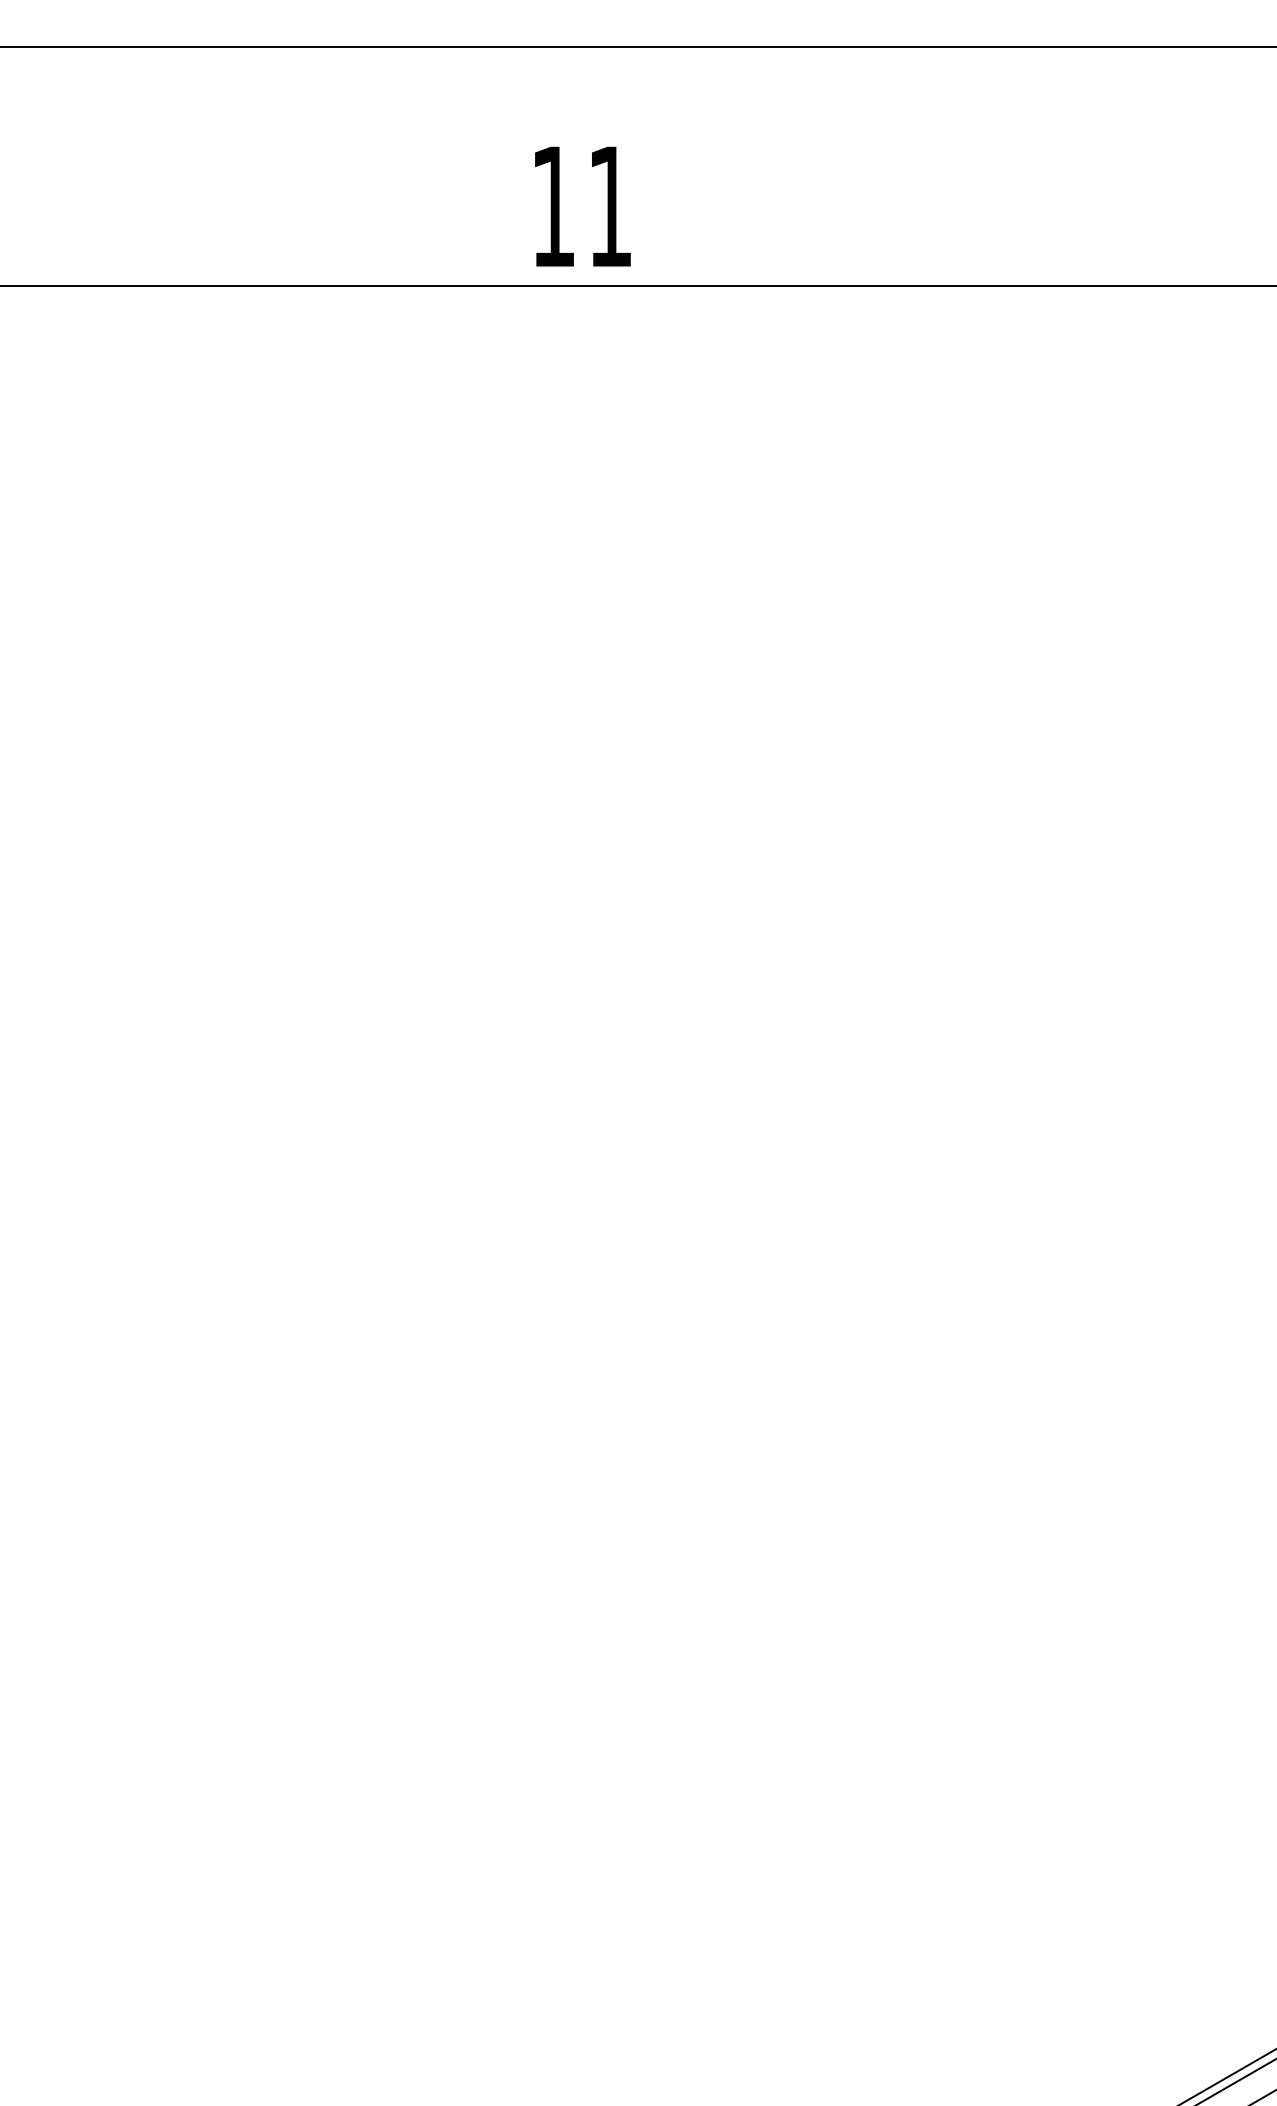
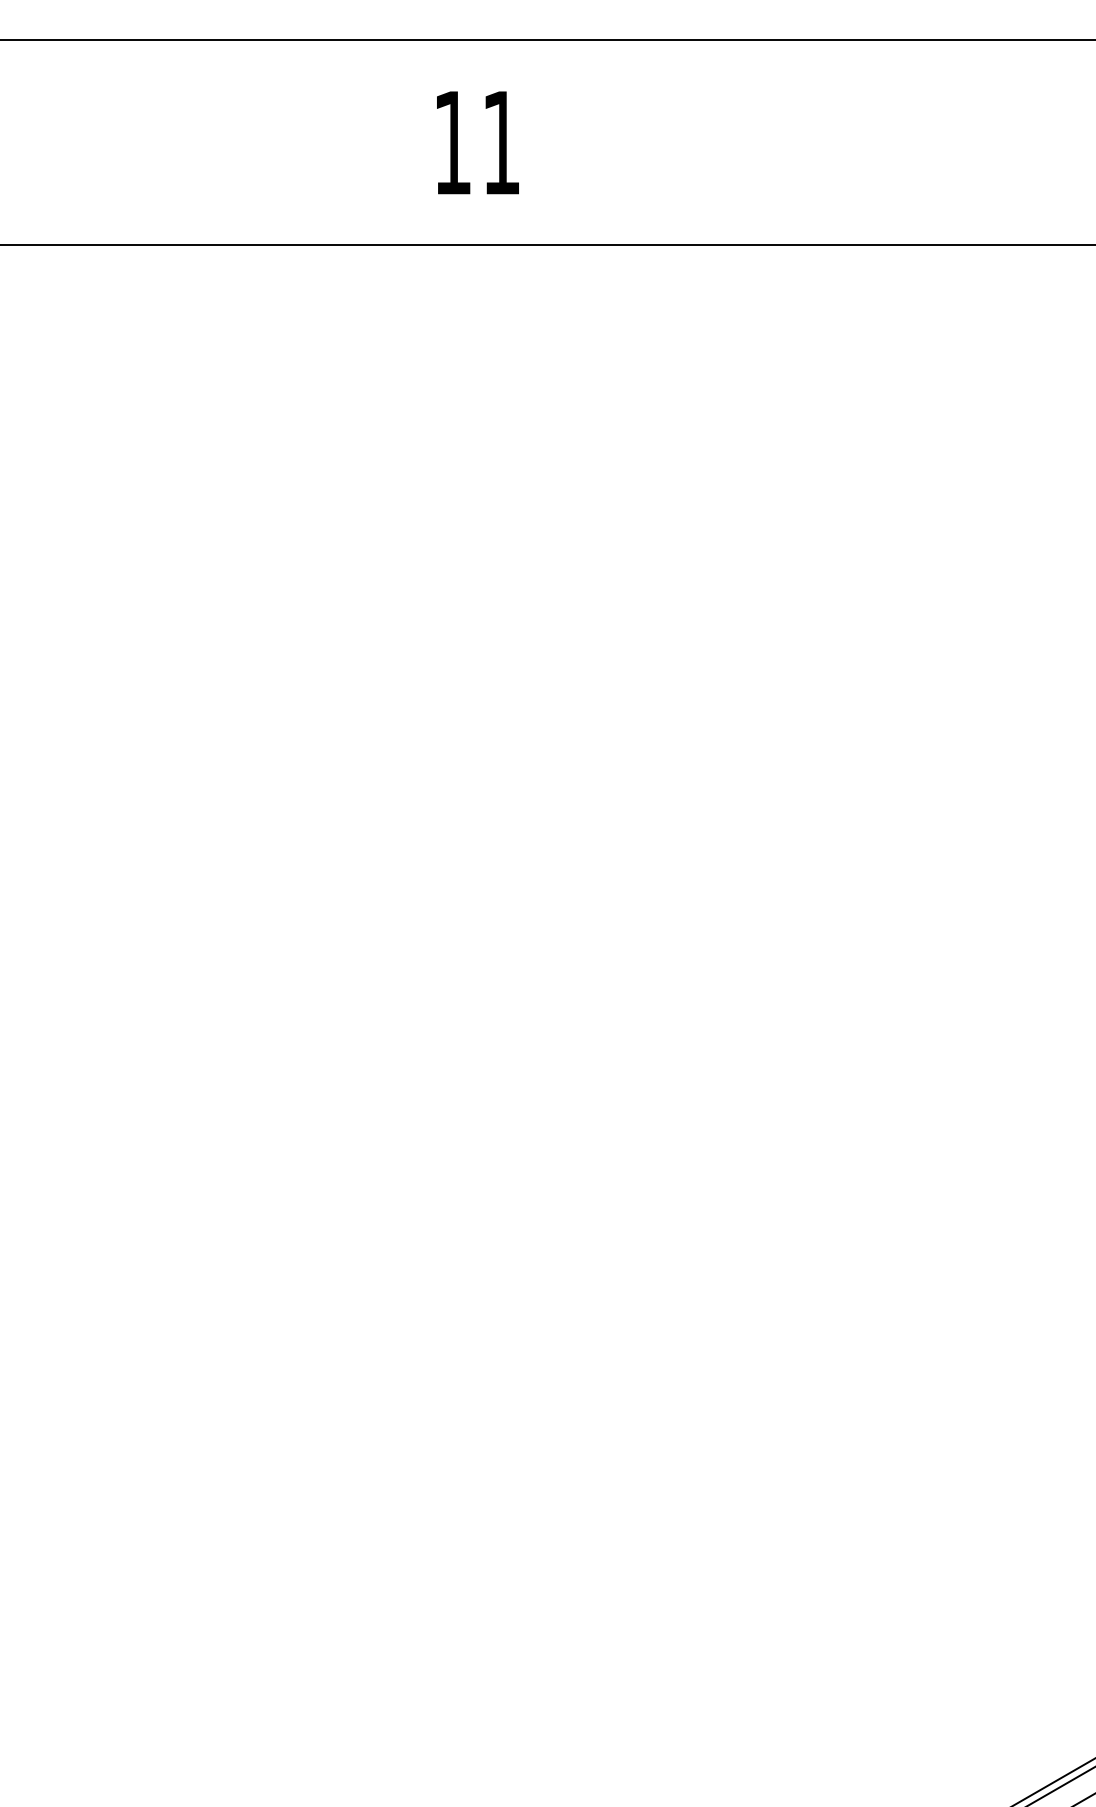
text: (582, 206) -> (477, 142), moved

